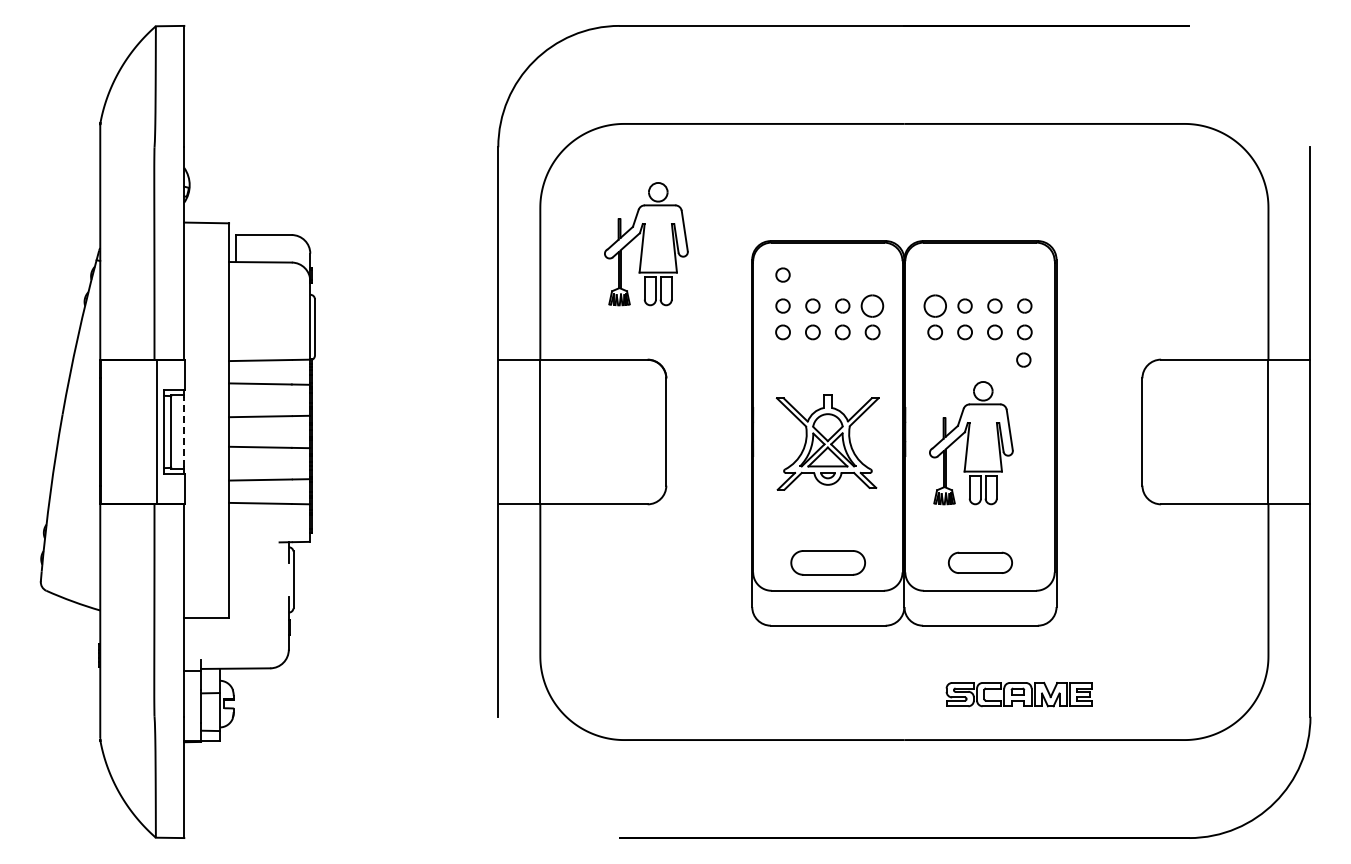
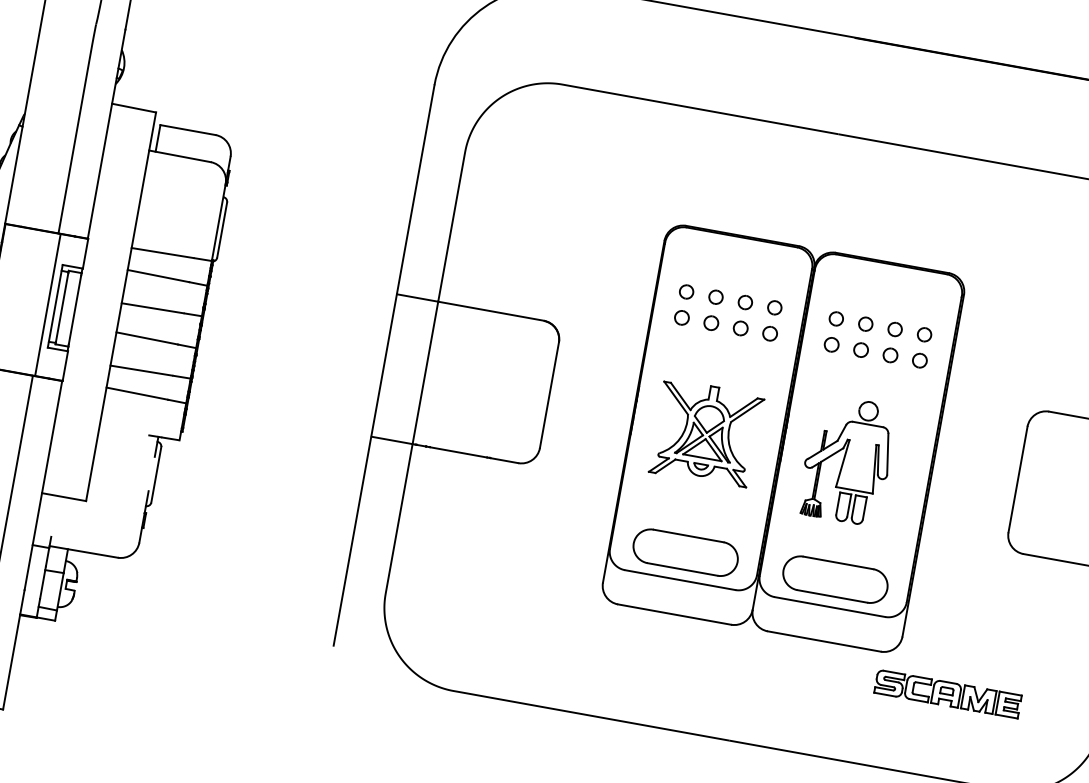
part: (646, 244) -> (563, 207), removed
part: (782, 274) -> (691, 260), removed
part: (872, 305) -> (774, 307), size x0.62
part: (934, 305) -> (835, 318), size x0.62
part: (1023, 359) -> (913, 387), removed
line: (184, 431) -> (75, 309), dashed -> solid
part: (827, 562) -> (684, 552), size x1.43
part: (980, 562) -> (835, 579), size x1.67
part: (1018, 694) -> (947, 693), moved

